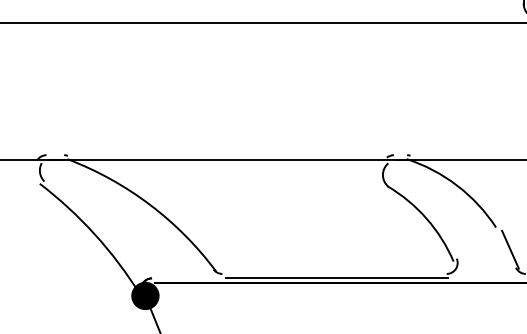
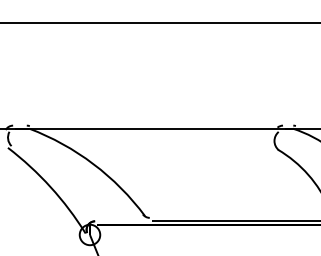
fill: (145, 295) -> (90, 234), removed

